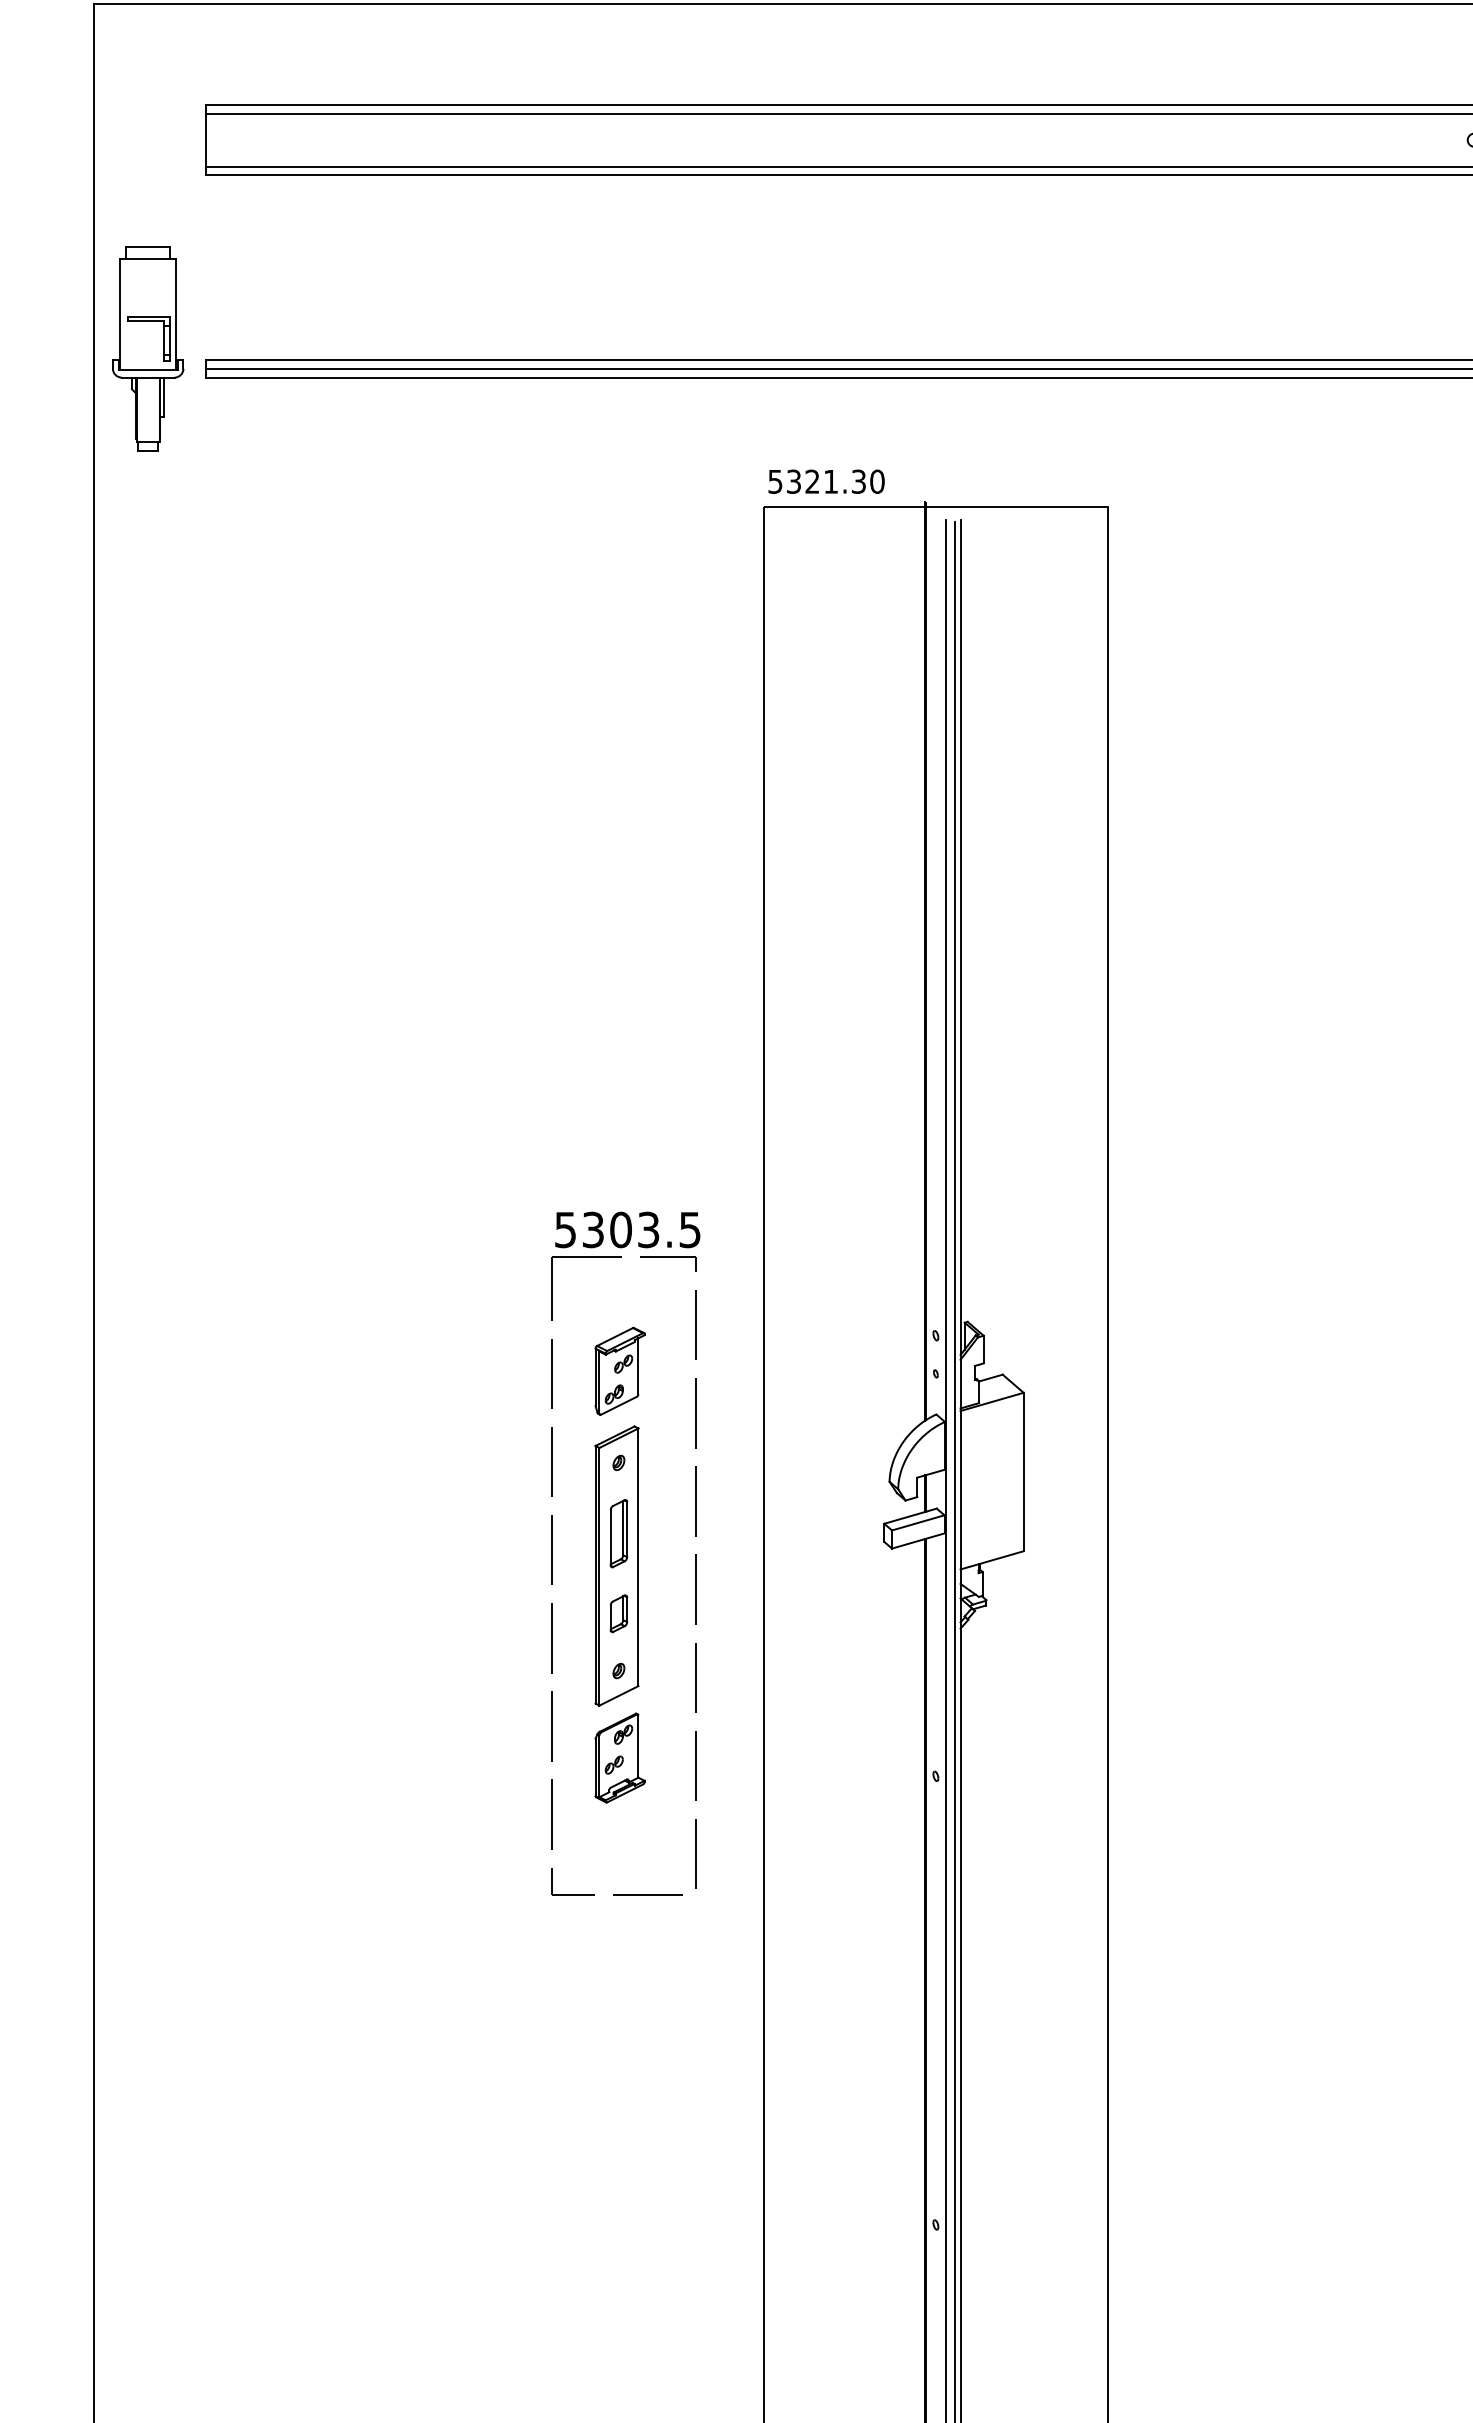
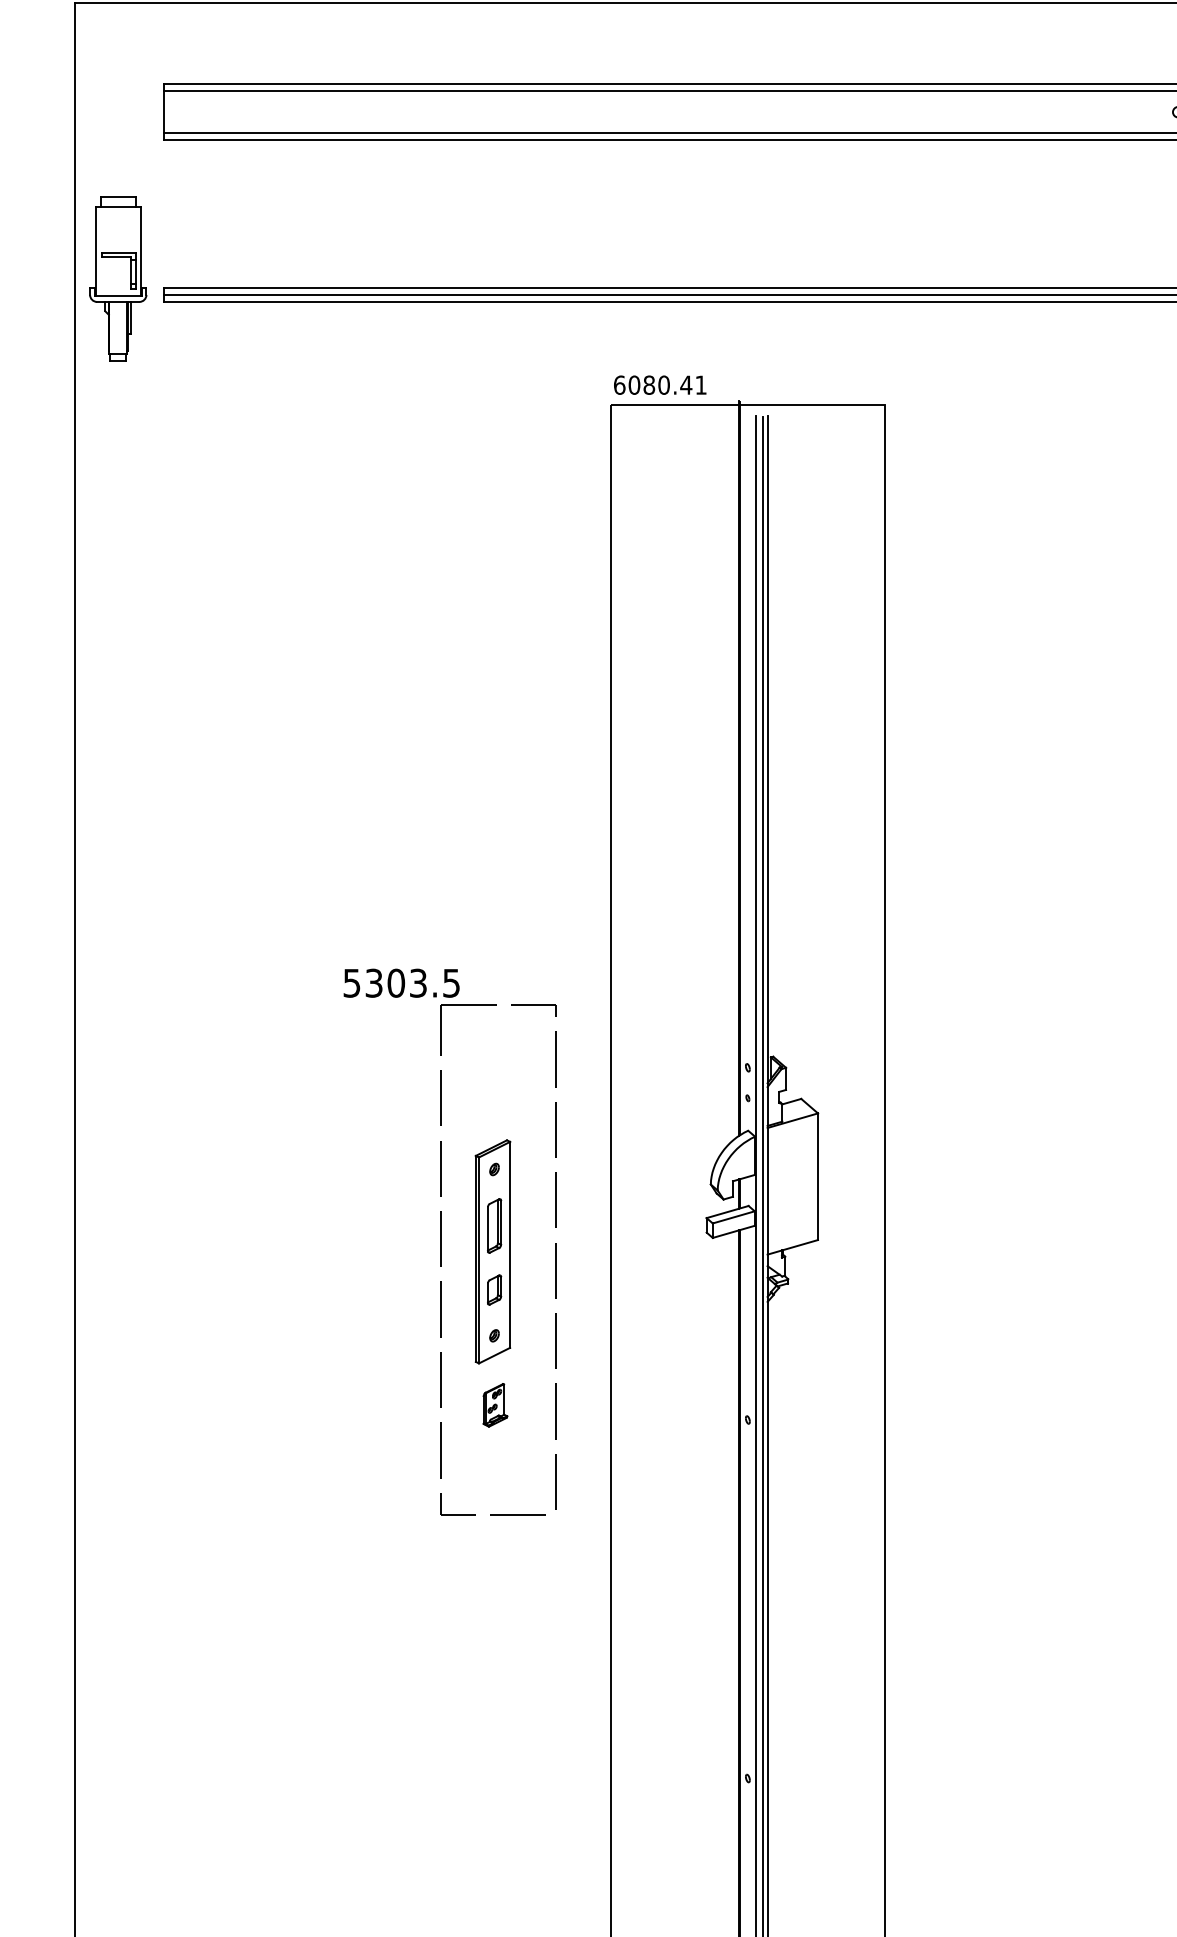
text: (826, 481) -> (660, 385), 5321.30 -> 6080.41
text: (627, 1229) -> (401, 982), moved
part: (619, 1370) -> (494, 1095), removed
part: (619, 1757) -> (494, 1404), size x0.6

